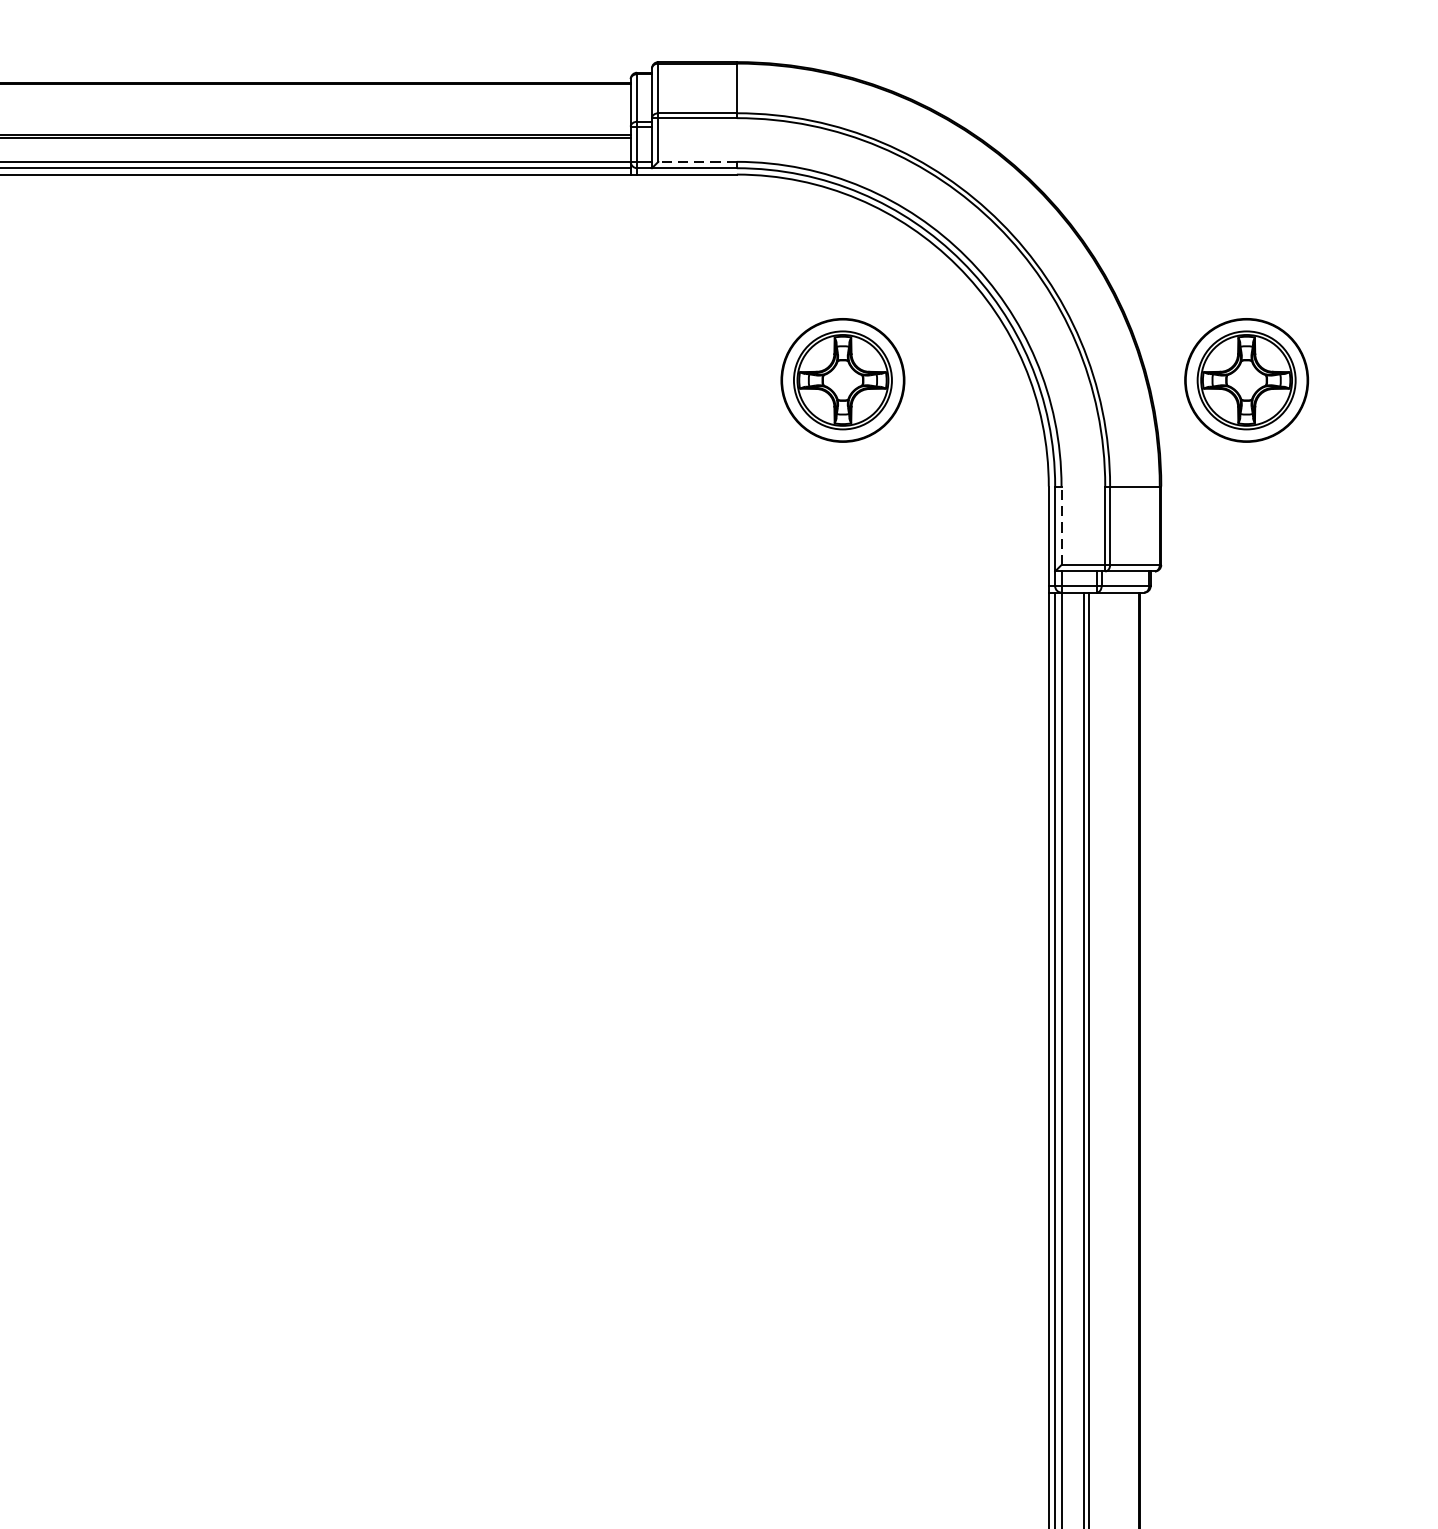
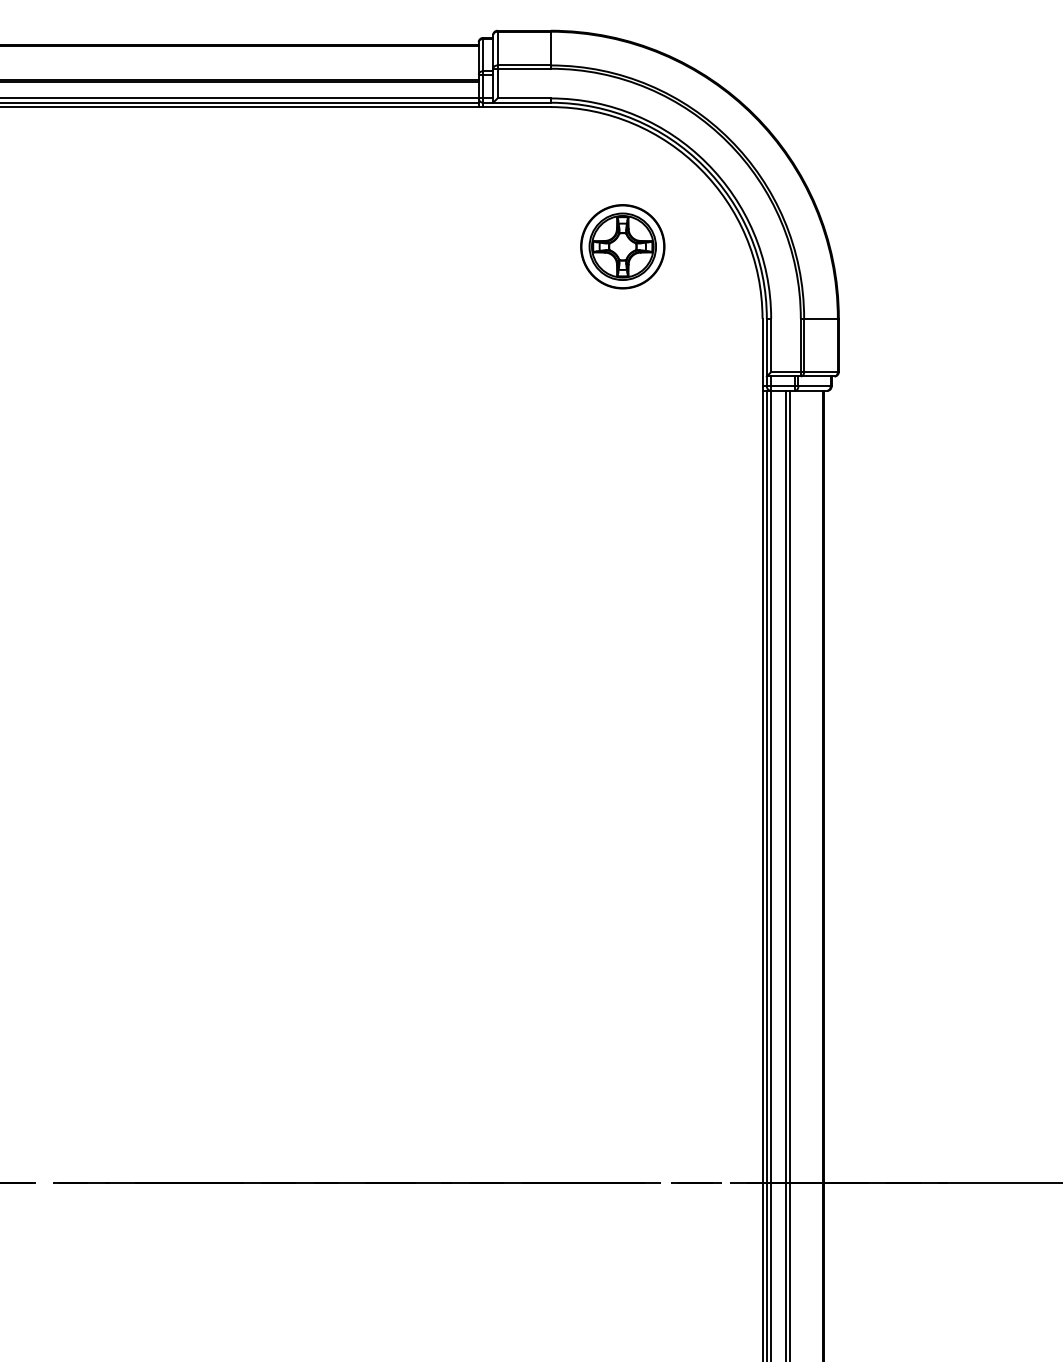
line: (698, 161) -> (524, 98), dashed -> solid
part: (1246, 379) -> (896, 246), removed
line: (1062, 525) -> (771, 345), dashed -> solid

